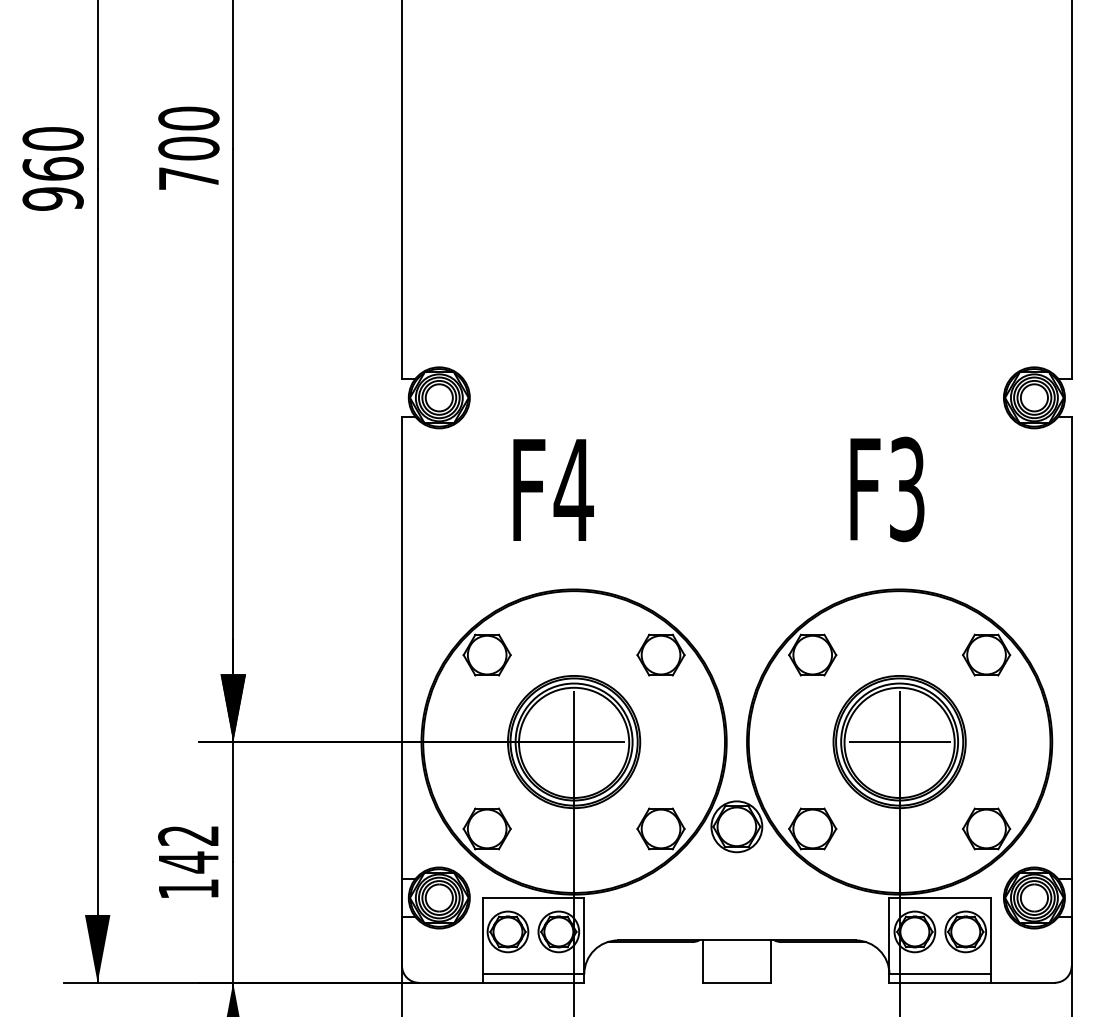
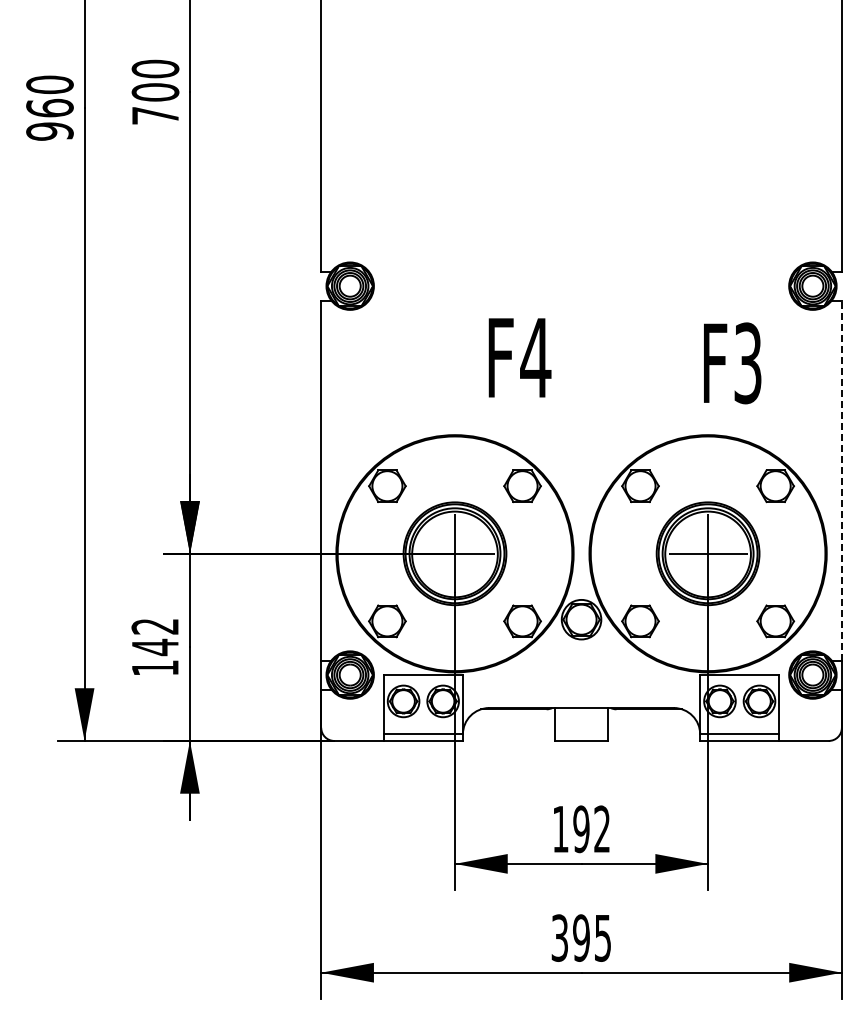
text: (552, 489) -> (519, 357), moved
text: (887, 489) -> (732, 363), moved
line: (1071, 647) -> (841, 480), solid -> dashed

